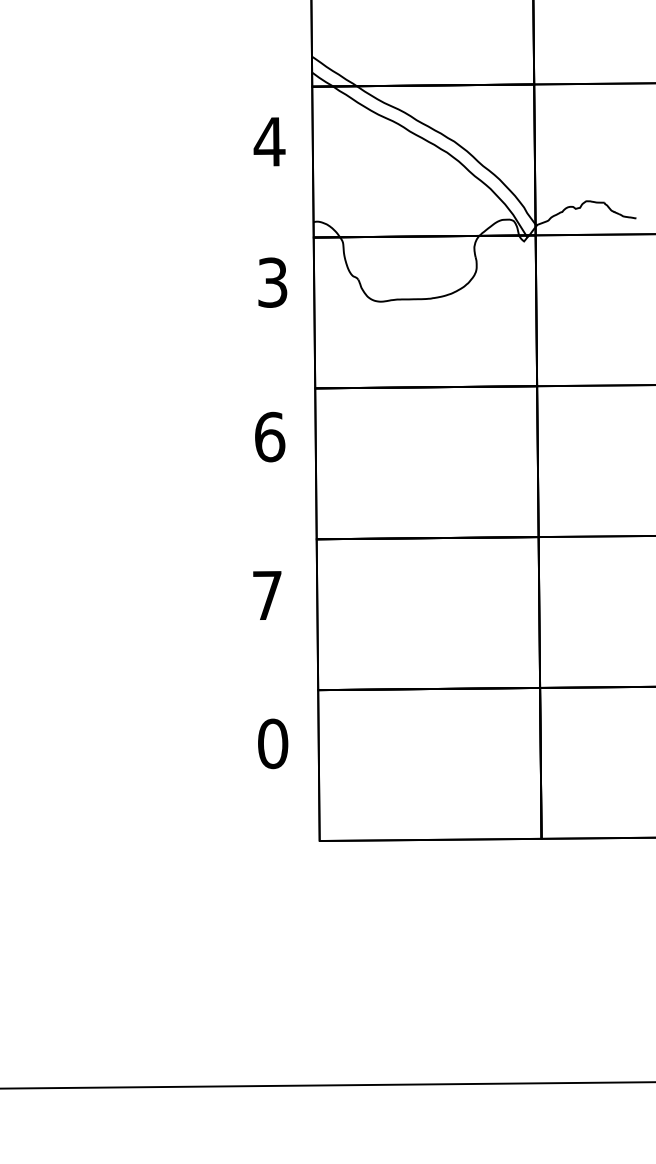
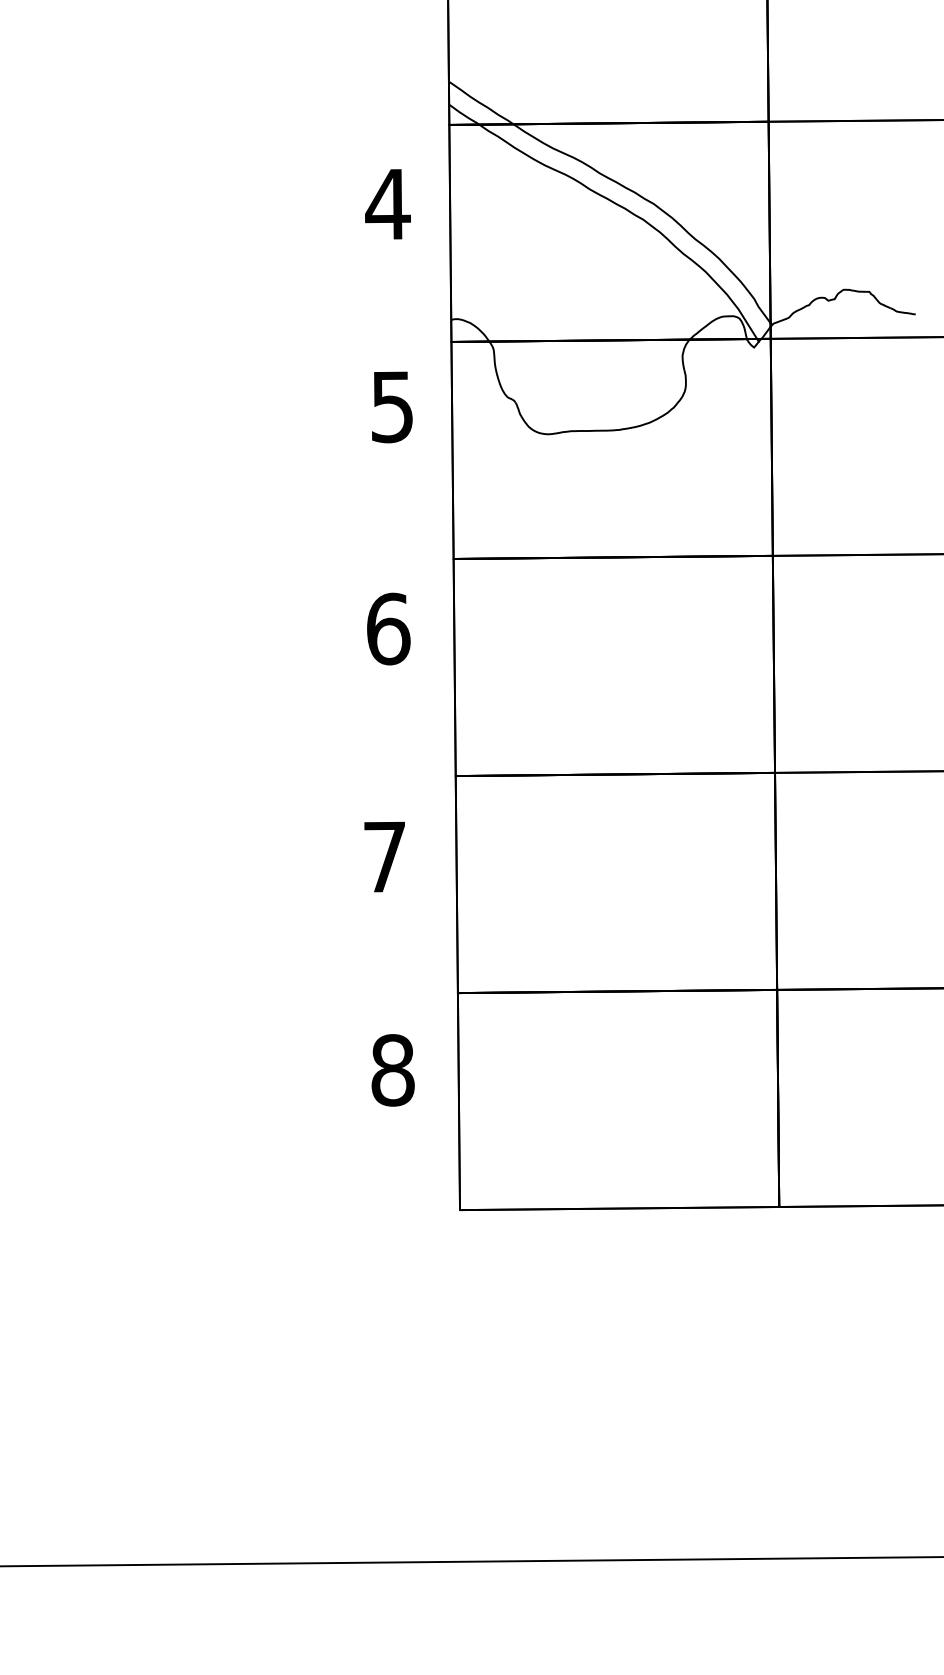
text: (273, 282) -> (393, 406), 3 -> 5
text: (273, 743) -> (393, 1069), 0 -> 8

